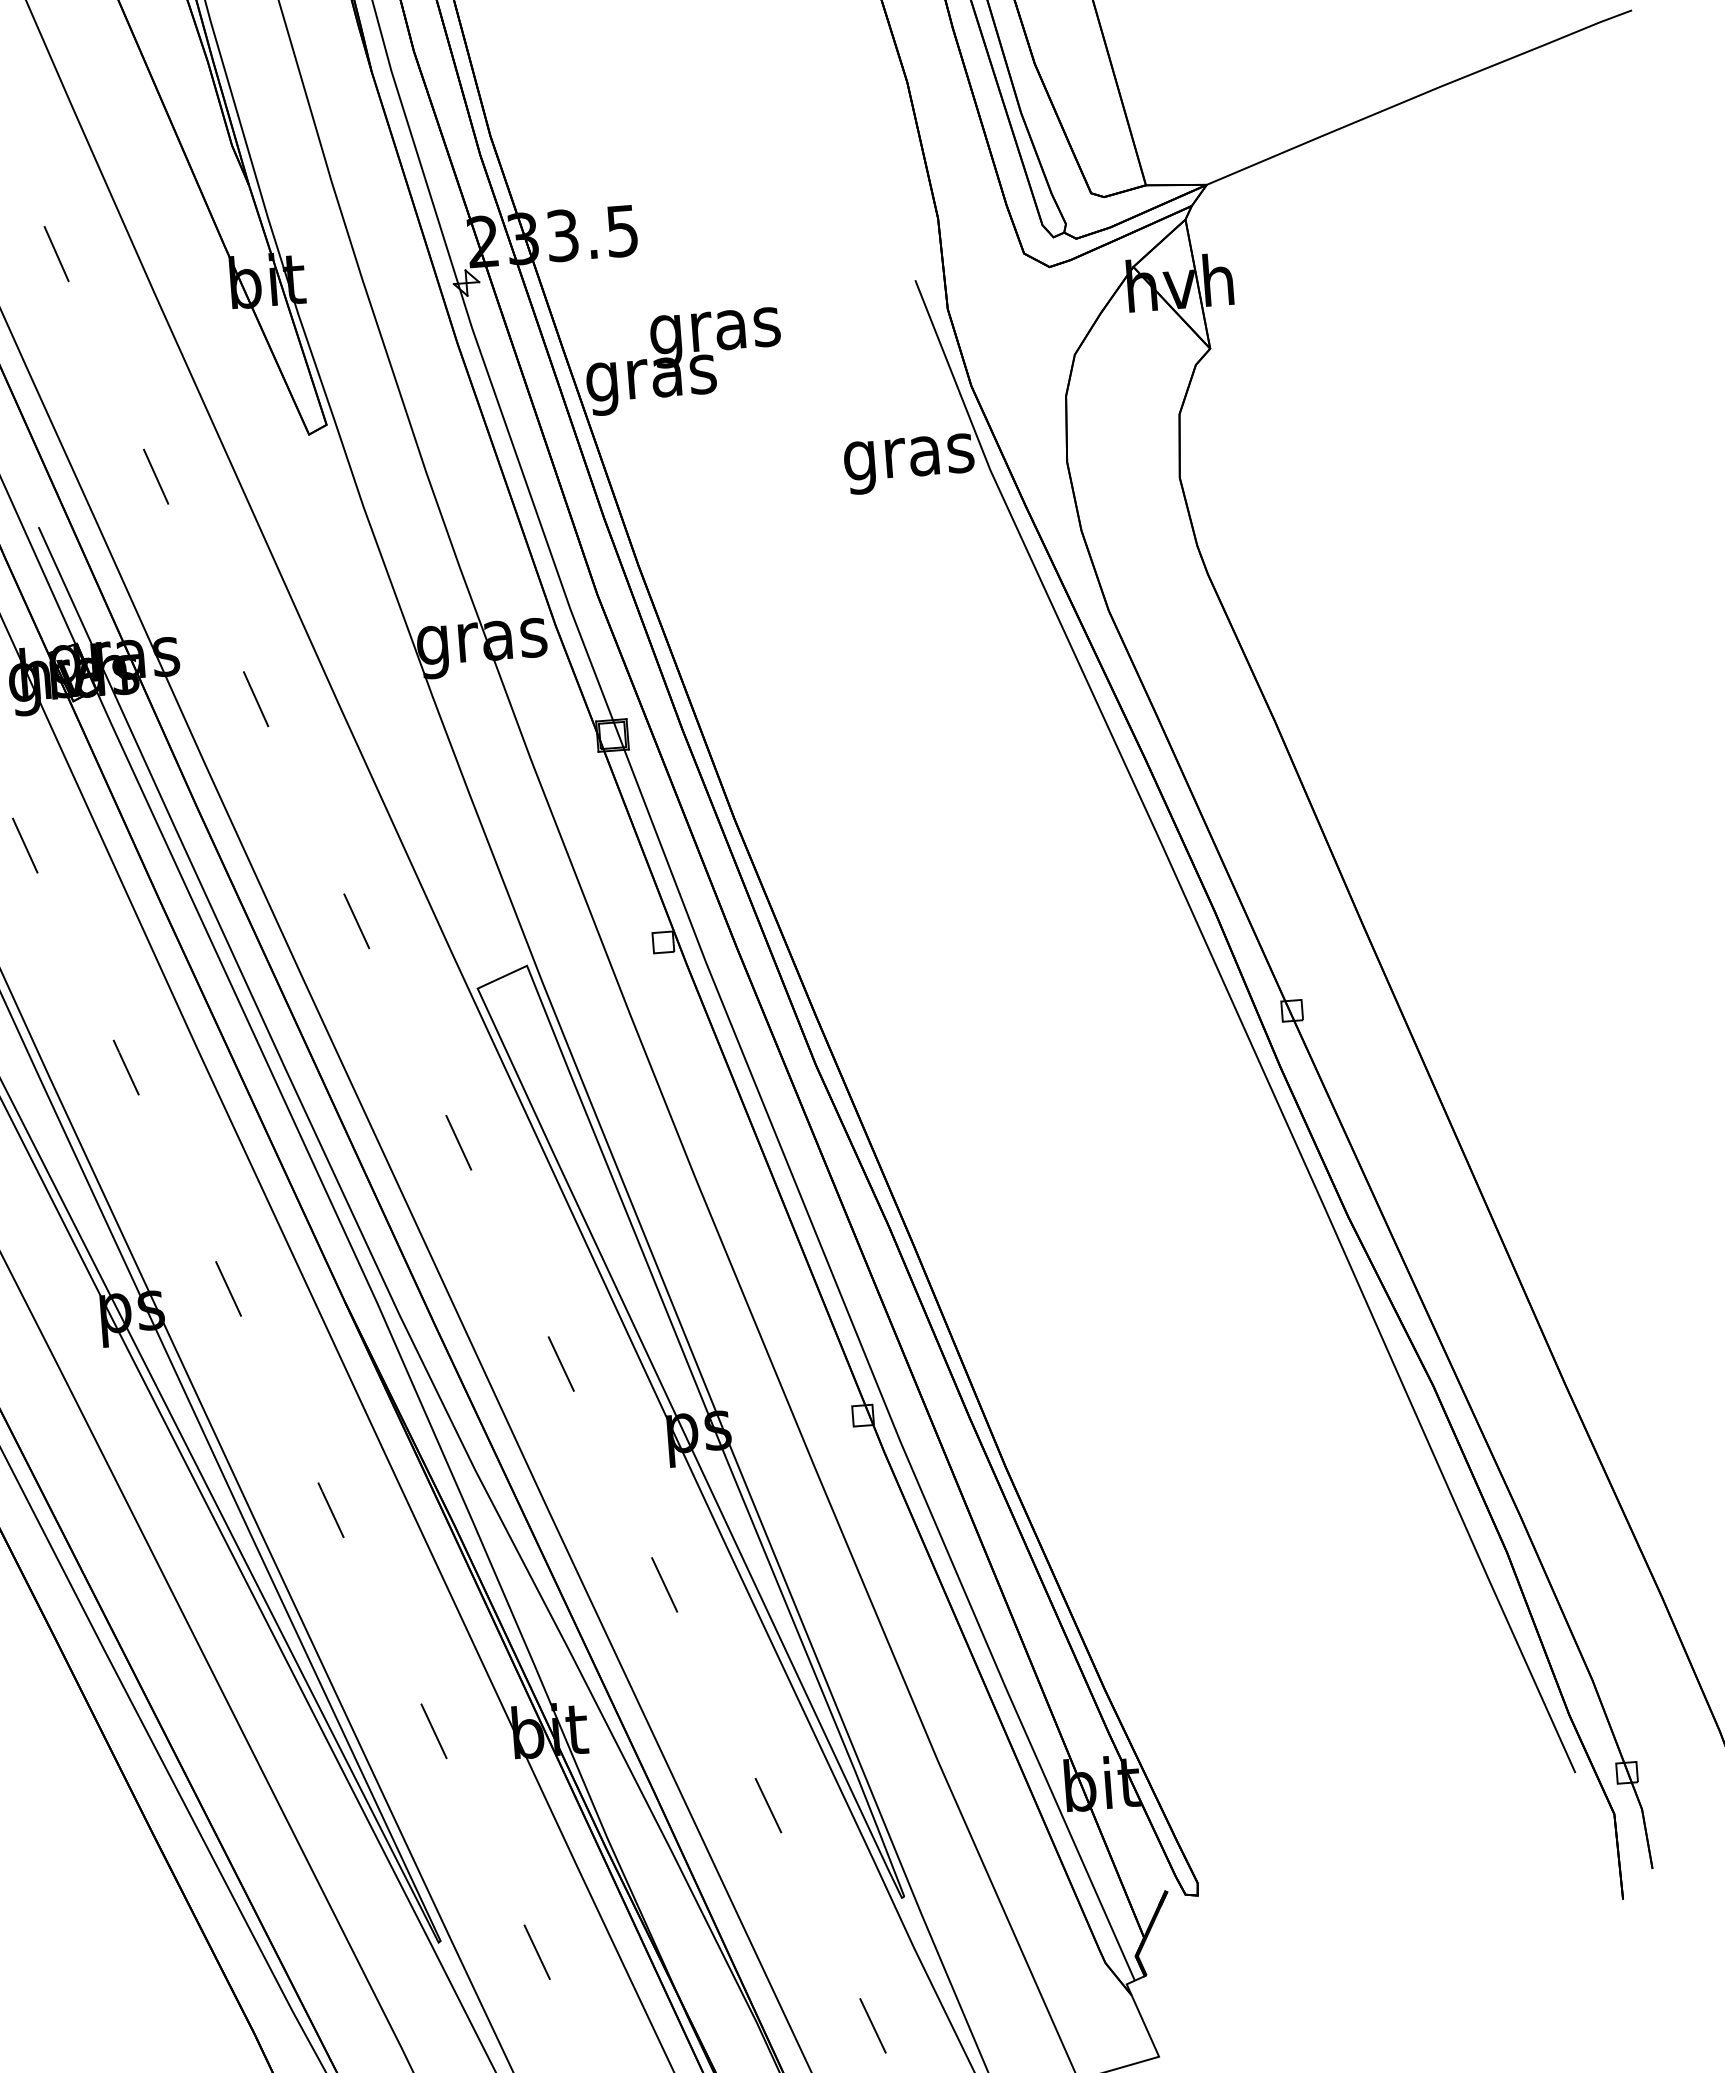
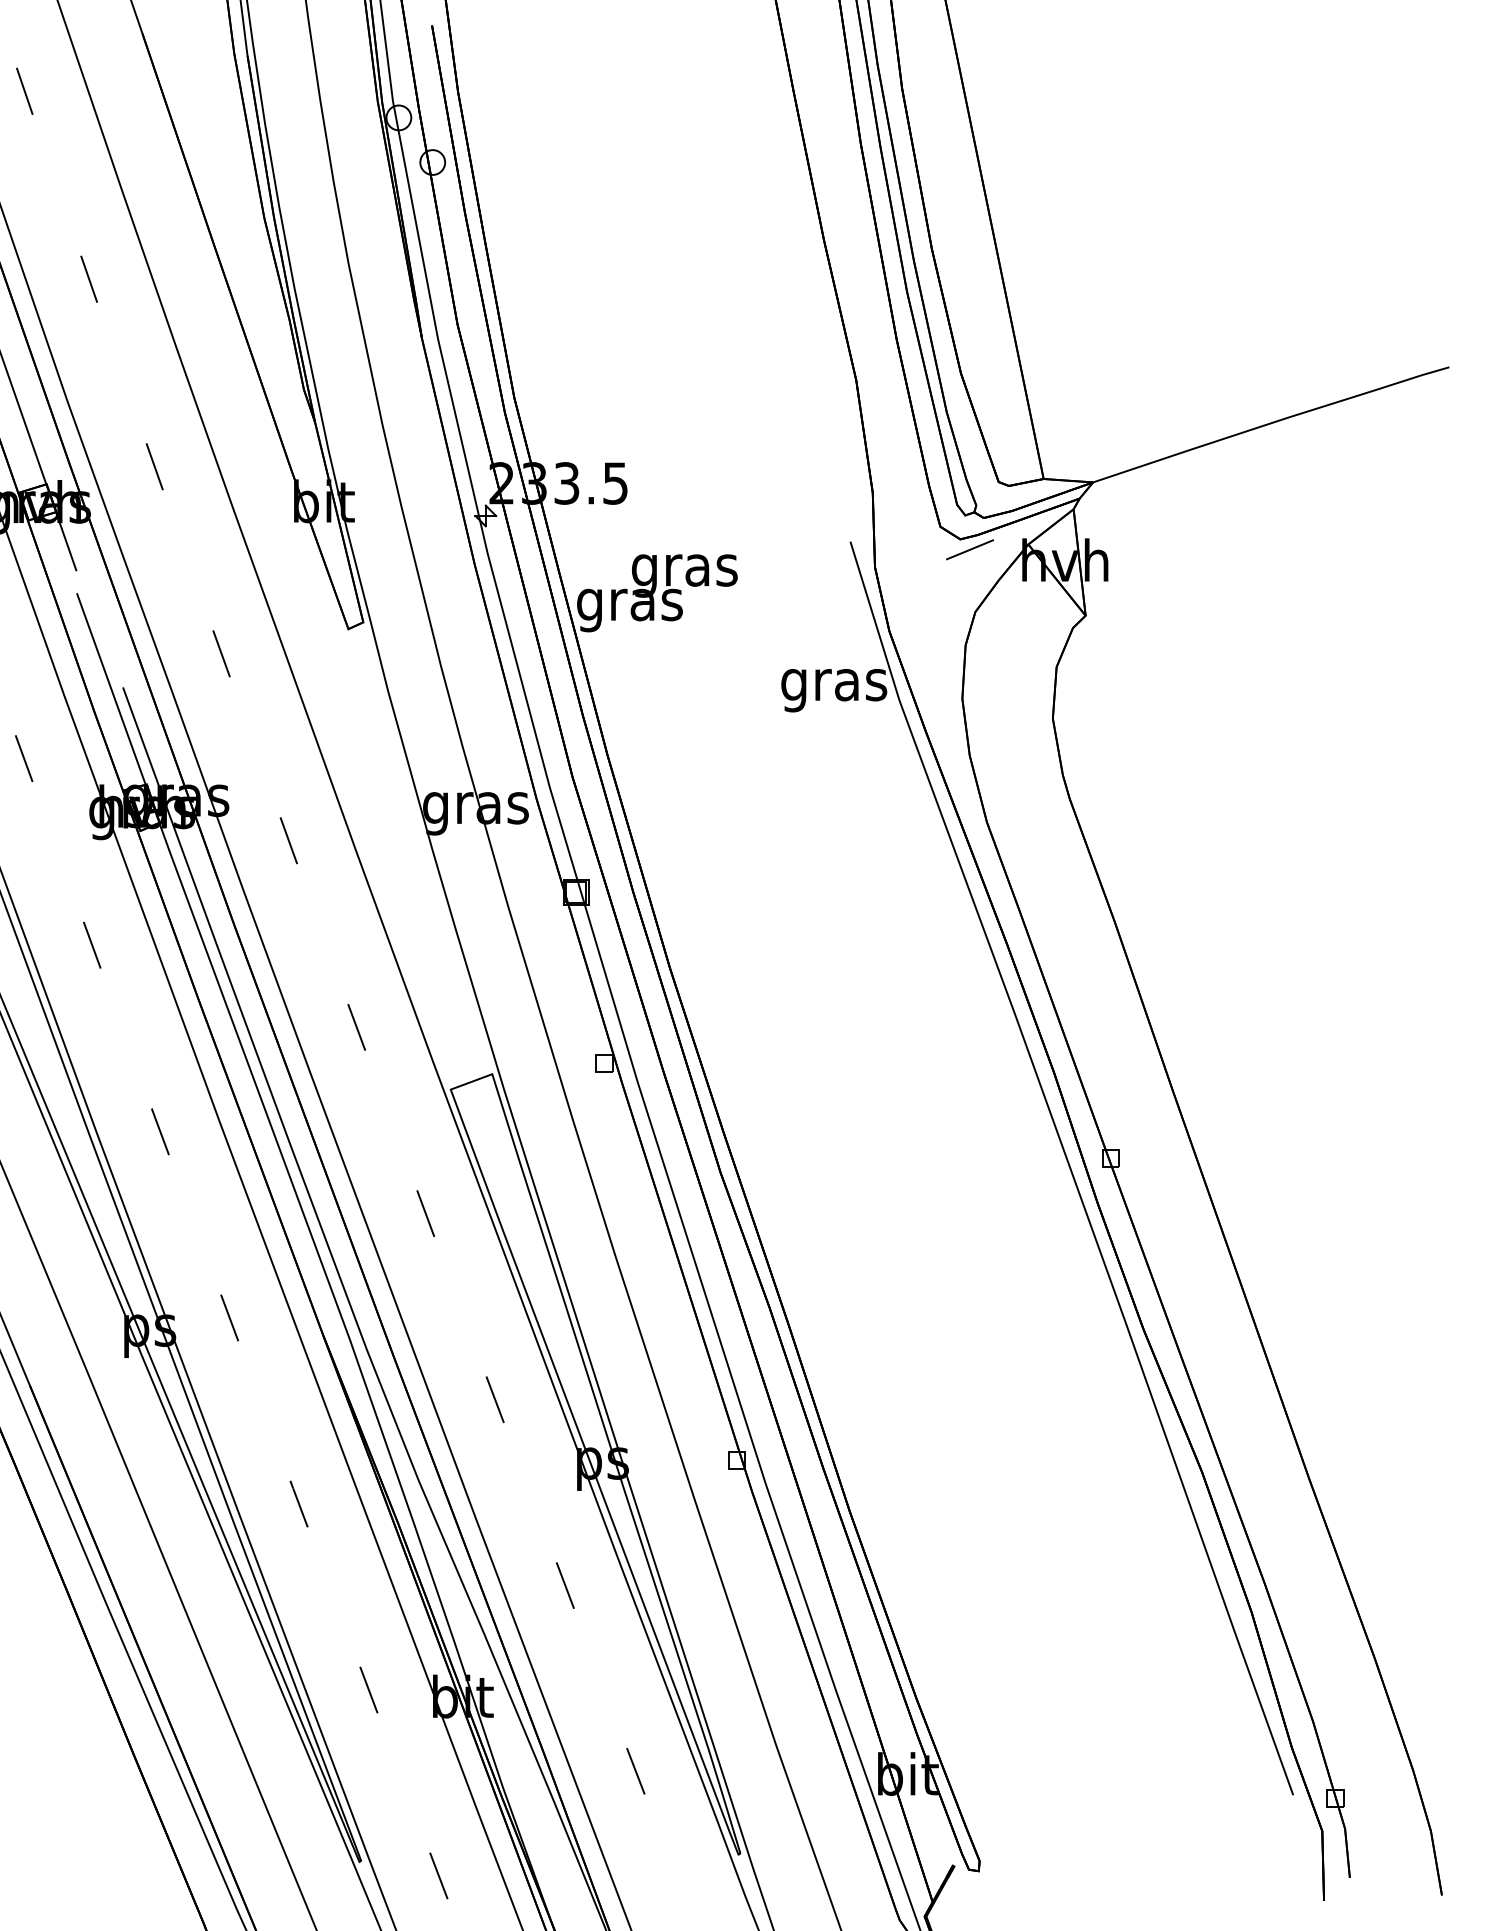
line: (1061, 278) -> (969, 549), added

